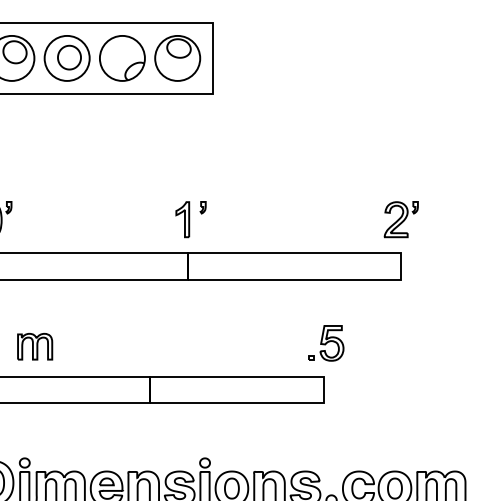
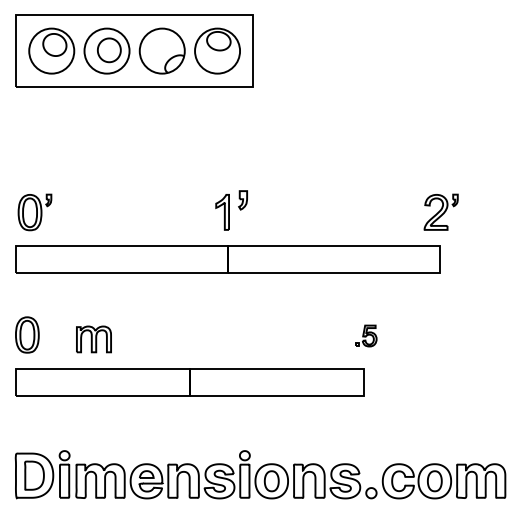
part: (202, 207) -> (242, 200), size x1.6
part: (326, 342) -> (366, 335), size x0.6
part: (34, 346) -> (93, 339), moved

